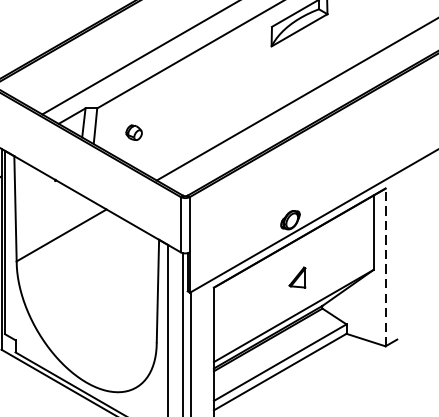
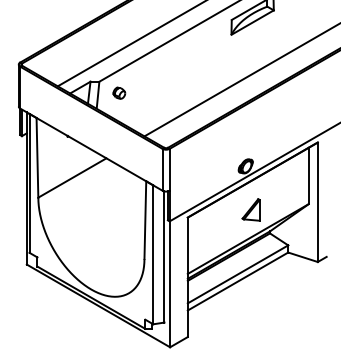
part: (134, 131) -> (119, 92), moved
line: (385, 267) -> (317, 202), dashed -> solid
part: (296, 277) -> (250, 209), size x1.43

